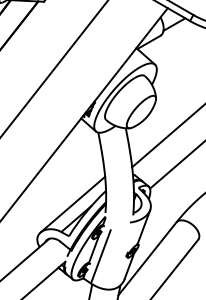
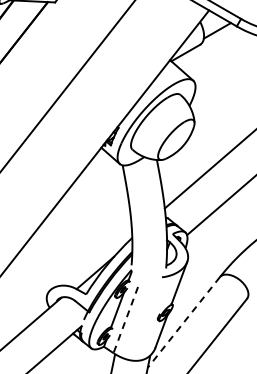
line: (72, 204) -> (90, 254), removed
line: (100, 257) -> (125, 320), solid -> dashed
line: (147, 258) -> (183, 322), solid -> dashed

